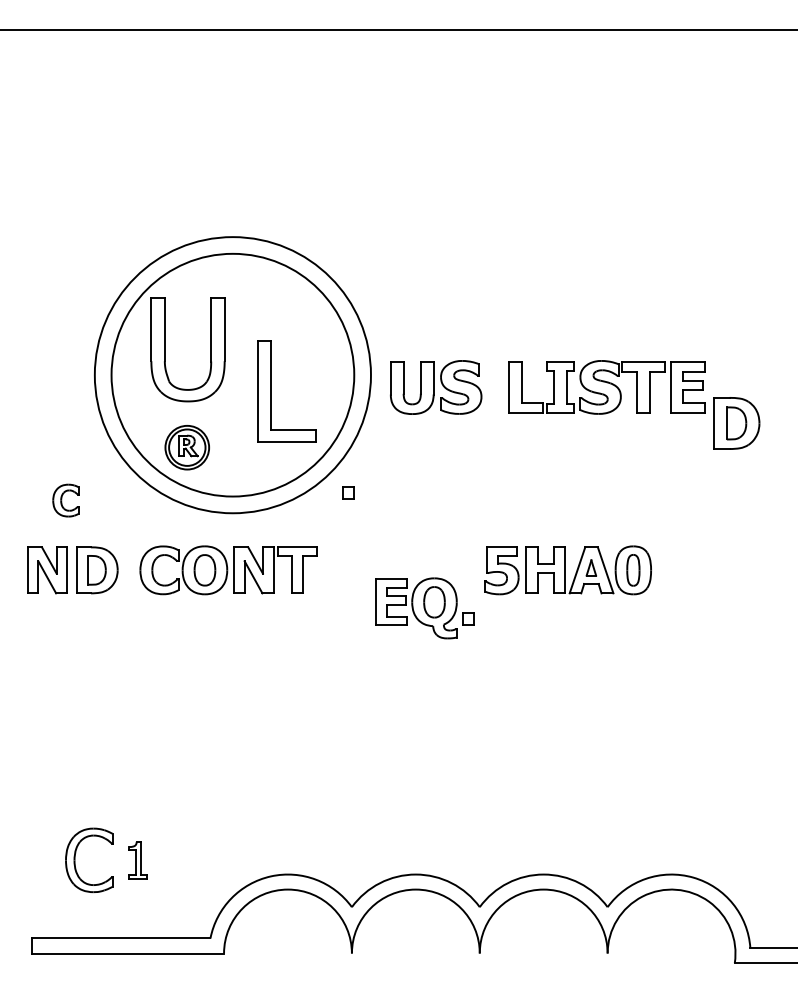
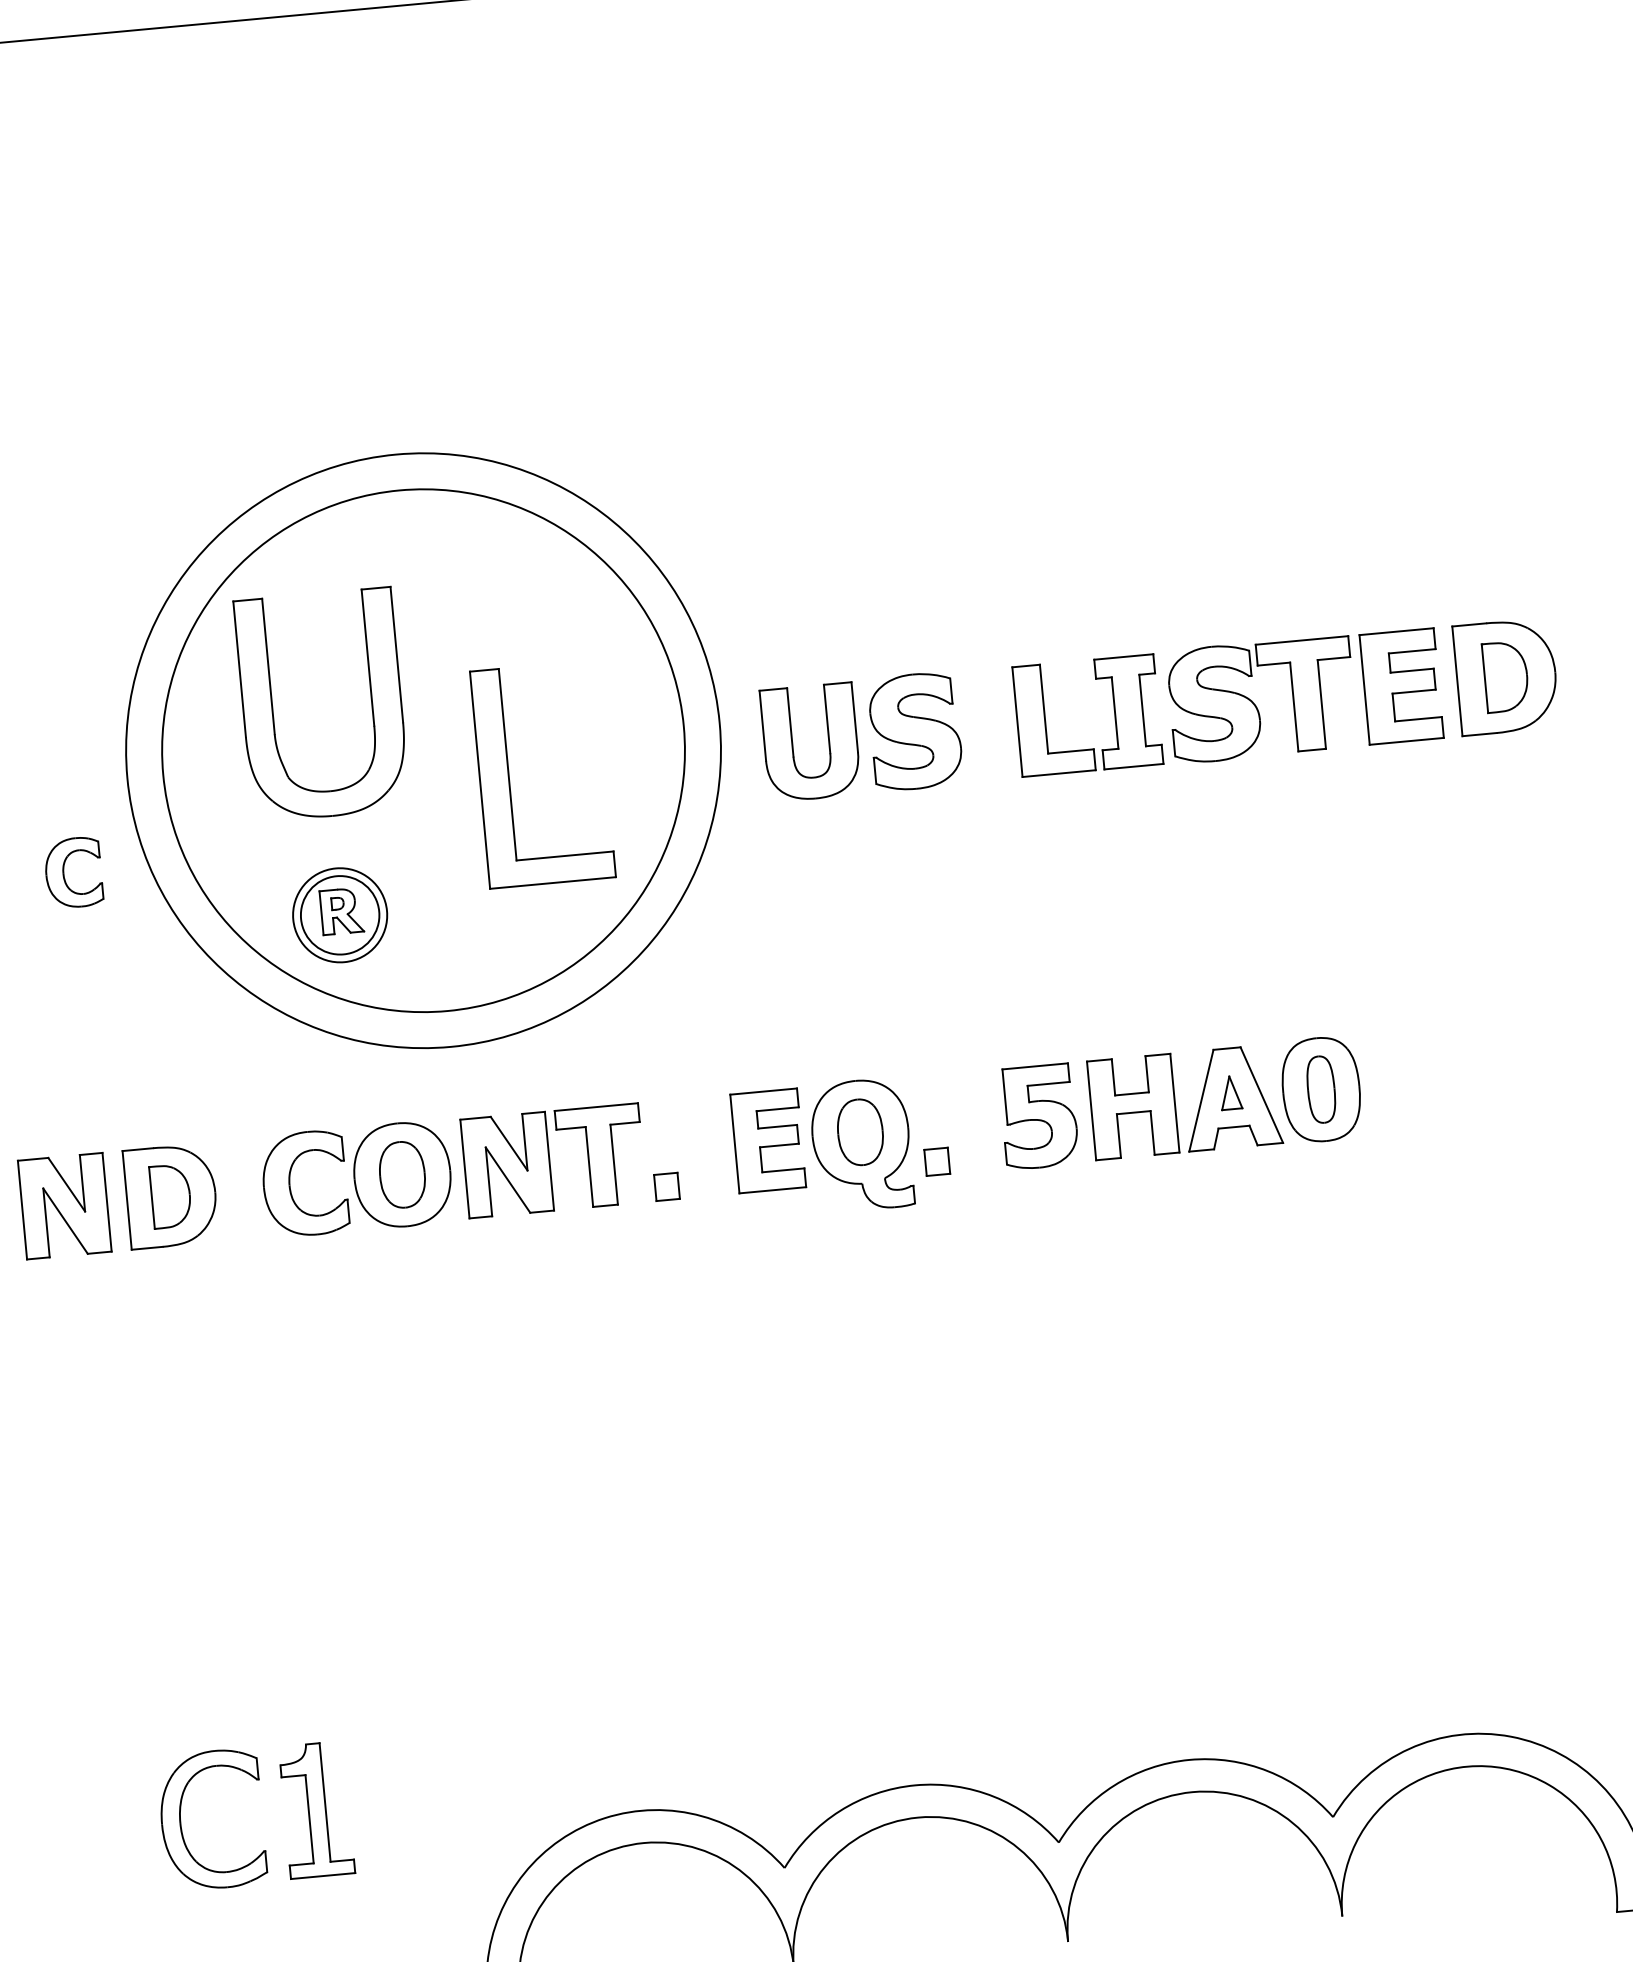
part: (736, 423) -> (1506, 676), moved
part: (348, 492) -> (666, 1185), moved
part: (65, 500) -> (72, 872), moved
part: (424, 608) -> (840, 1147), moved
part: (137, 860) -> (315, 1810), size x1.67

